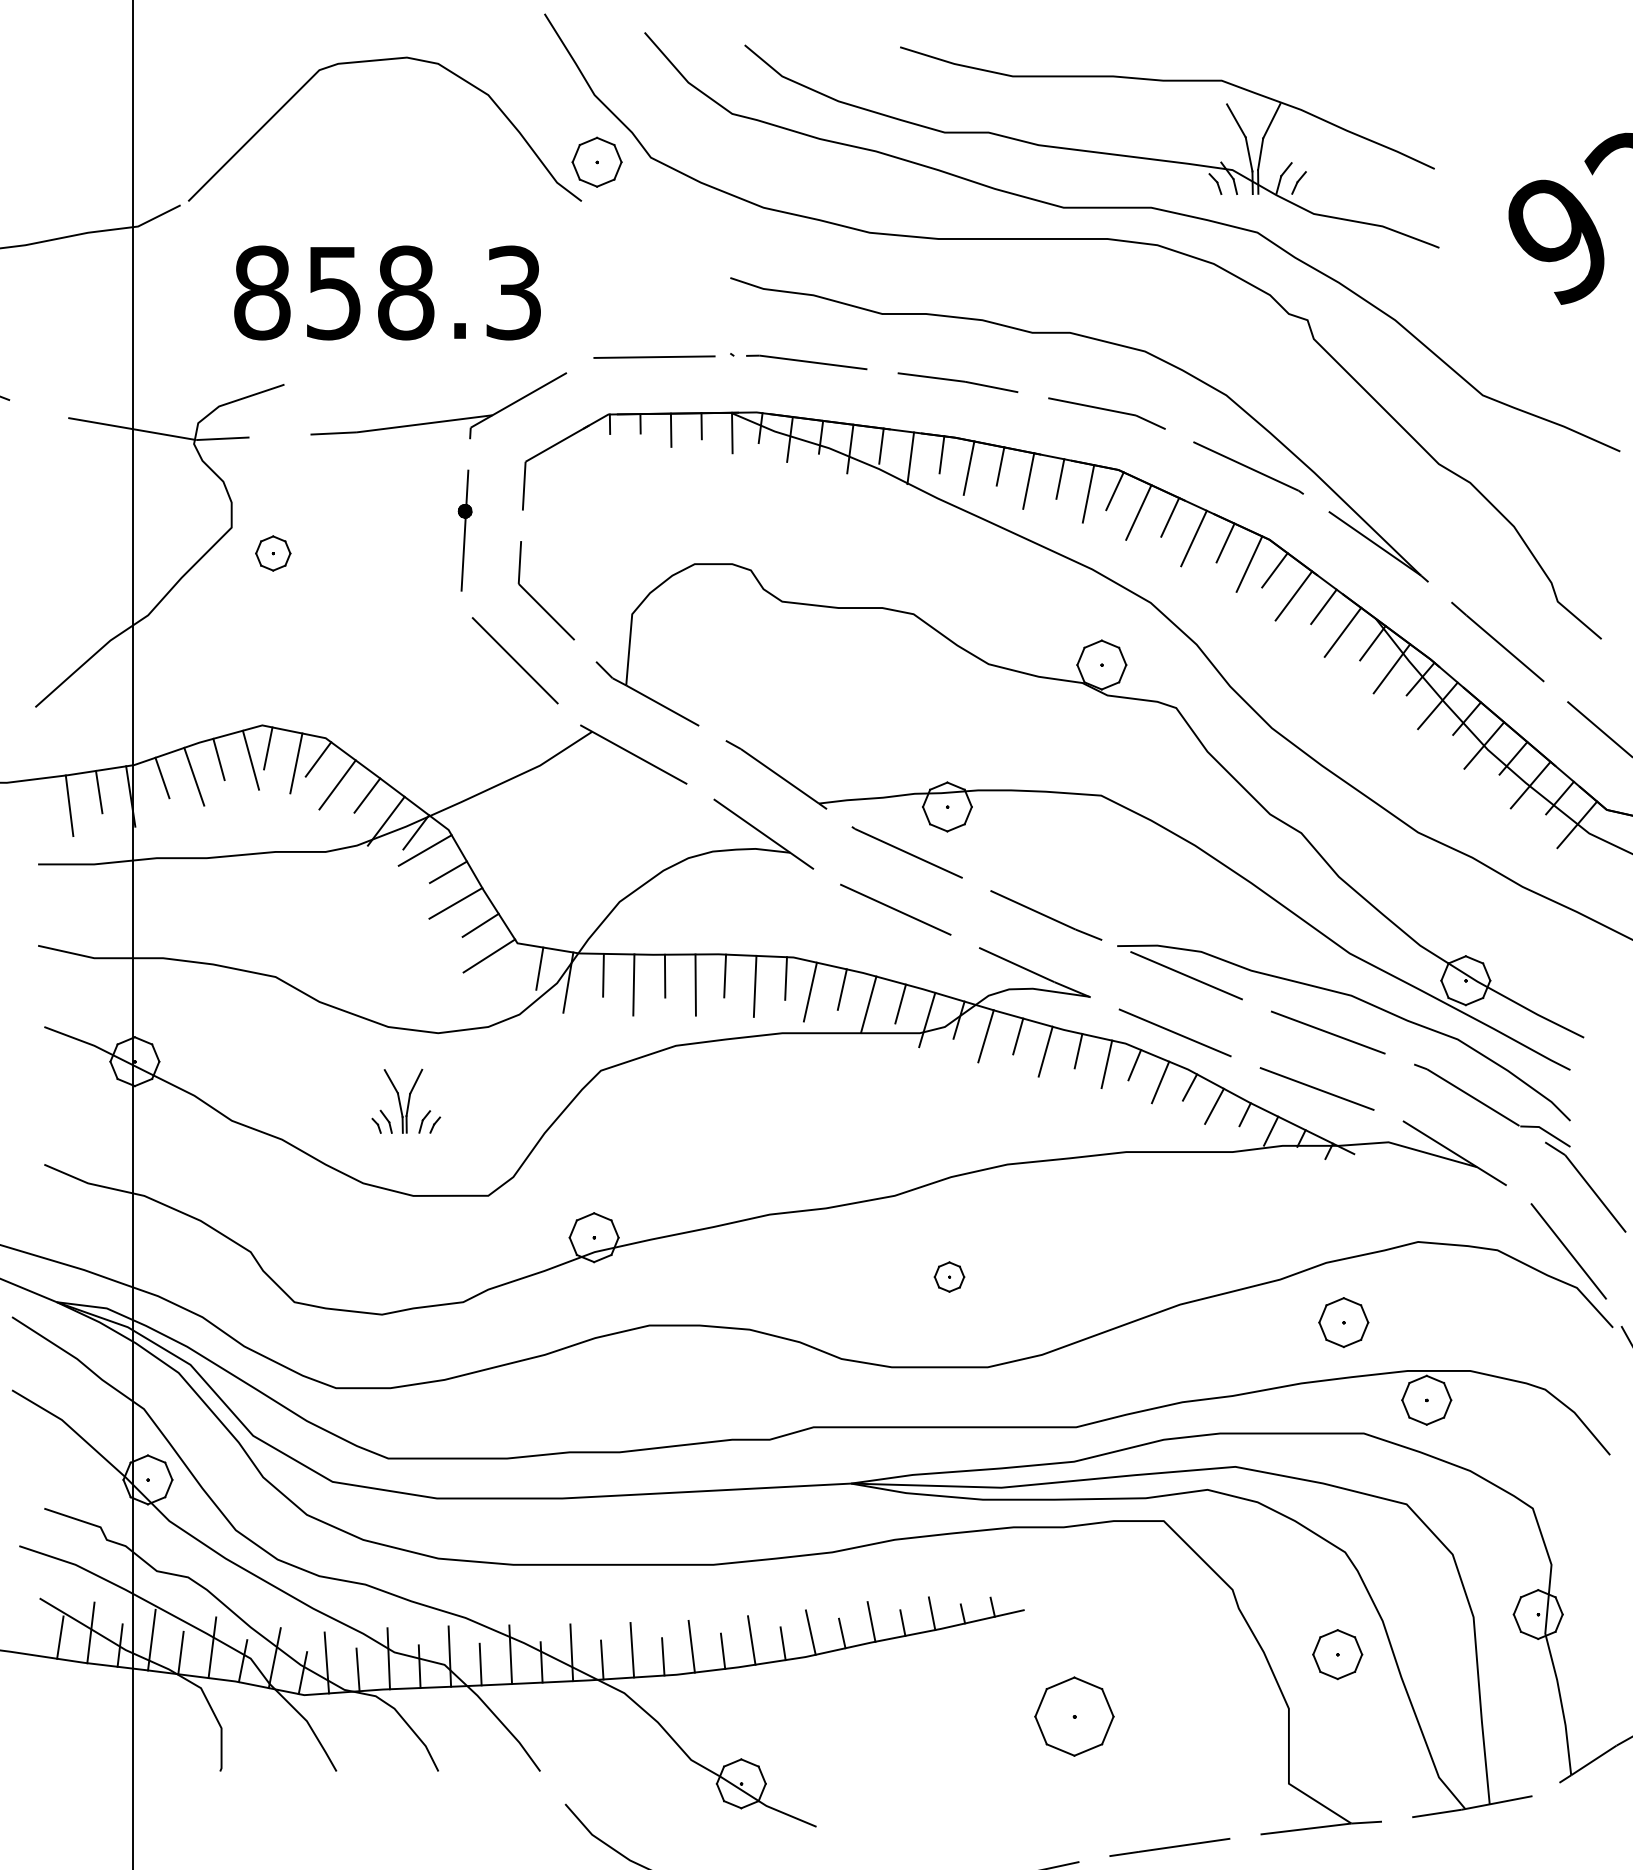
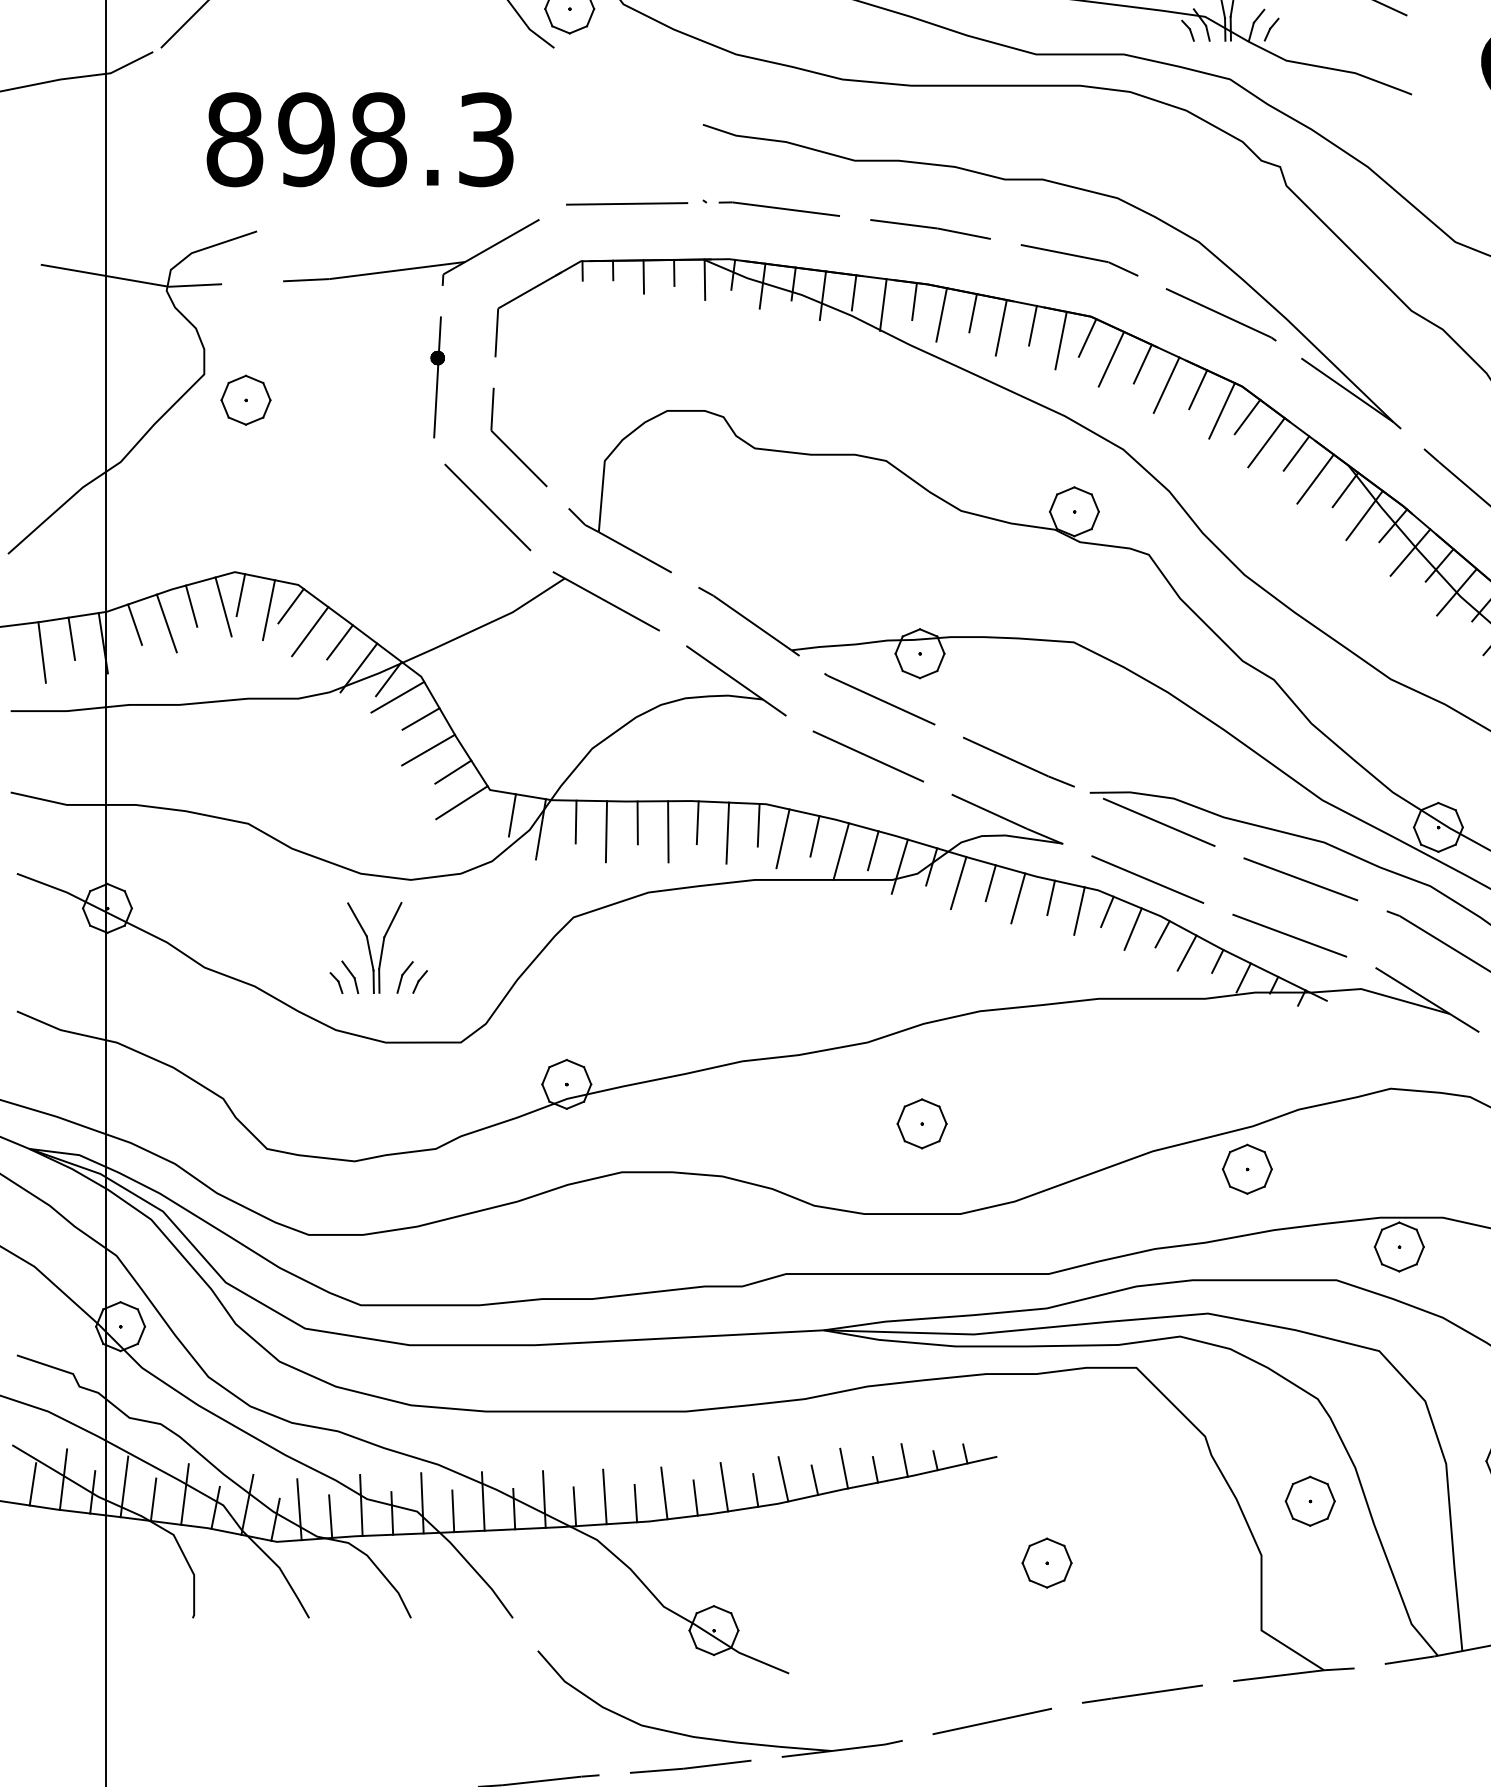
text: (333, 292) -> (306, 139), 858.3 -> 898.3
part: (272, 553) -> (245, 400), size x1.43
part: (406, 1101) -> (379, 948), size x1.43
part: (949, 1276) -> (922, 1123), size x1.67
part: (1343, 1322) -> (1247, 1169), moved
part: (1074, 1715) -> (1047, 1562), size x0.62

